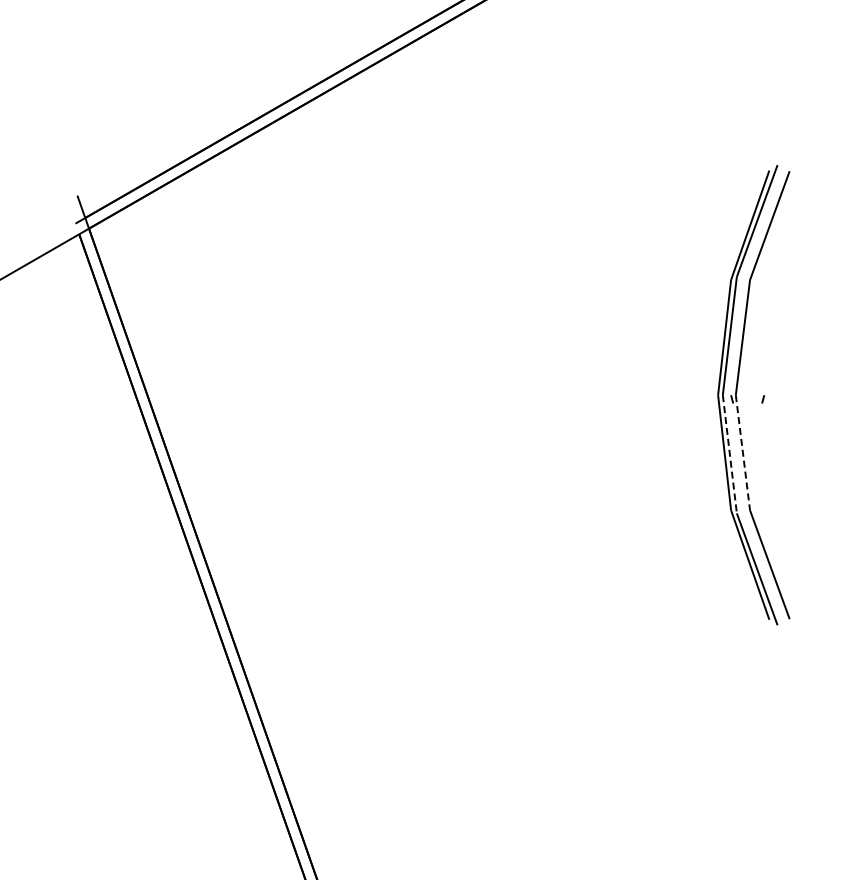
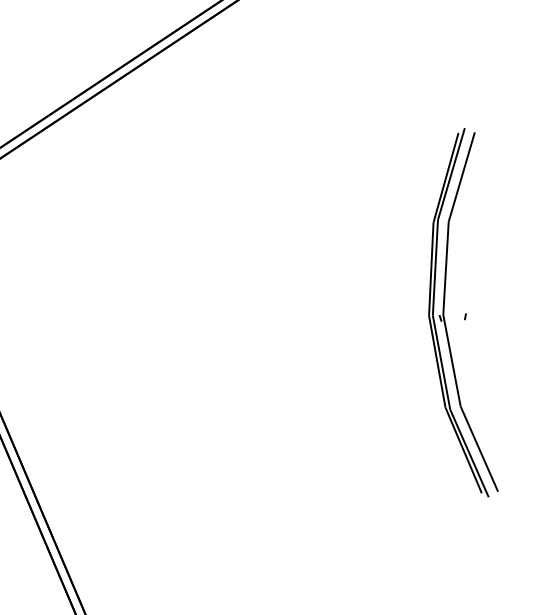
line: (742, 452) -> (451, 360), dashed -> solid
line: (729, 454) -> (441, 362), dashed -> solid

